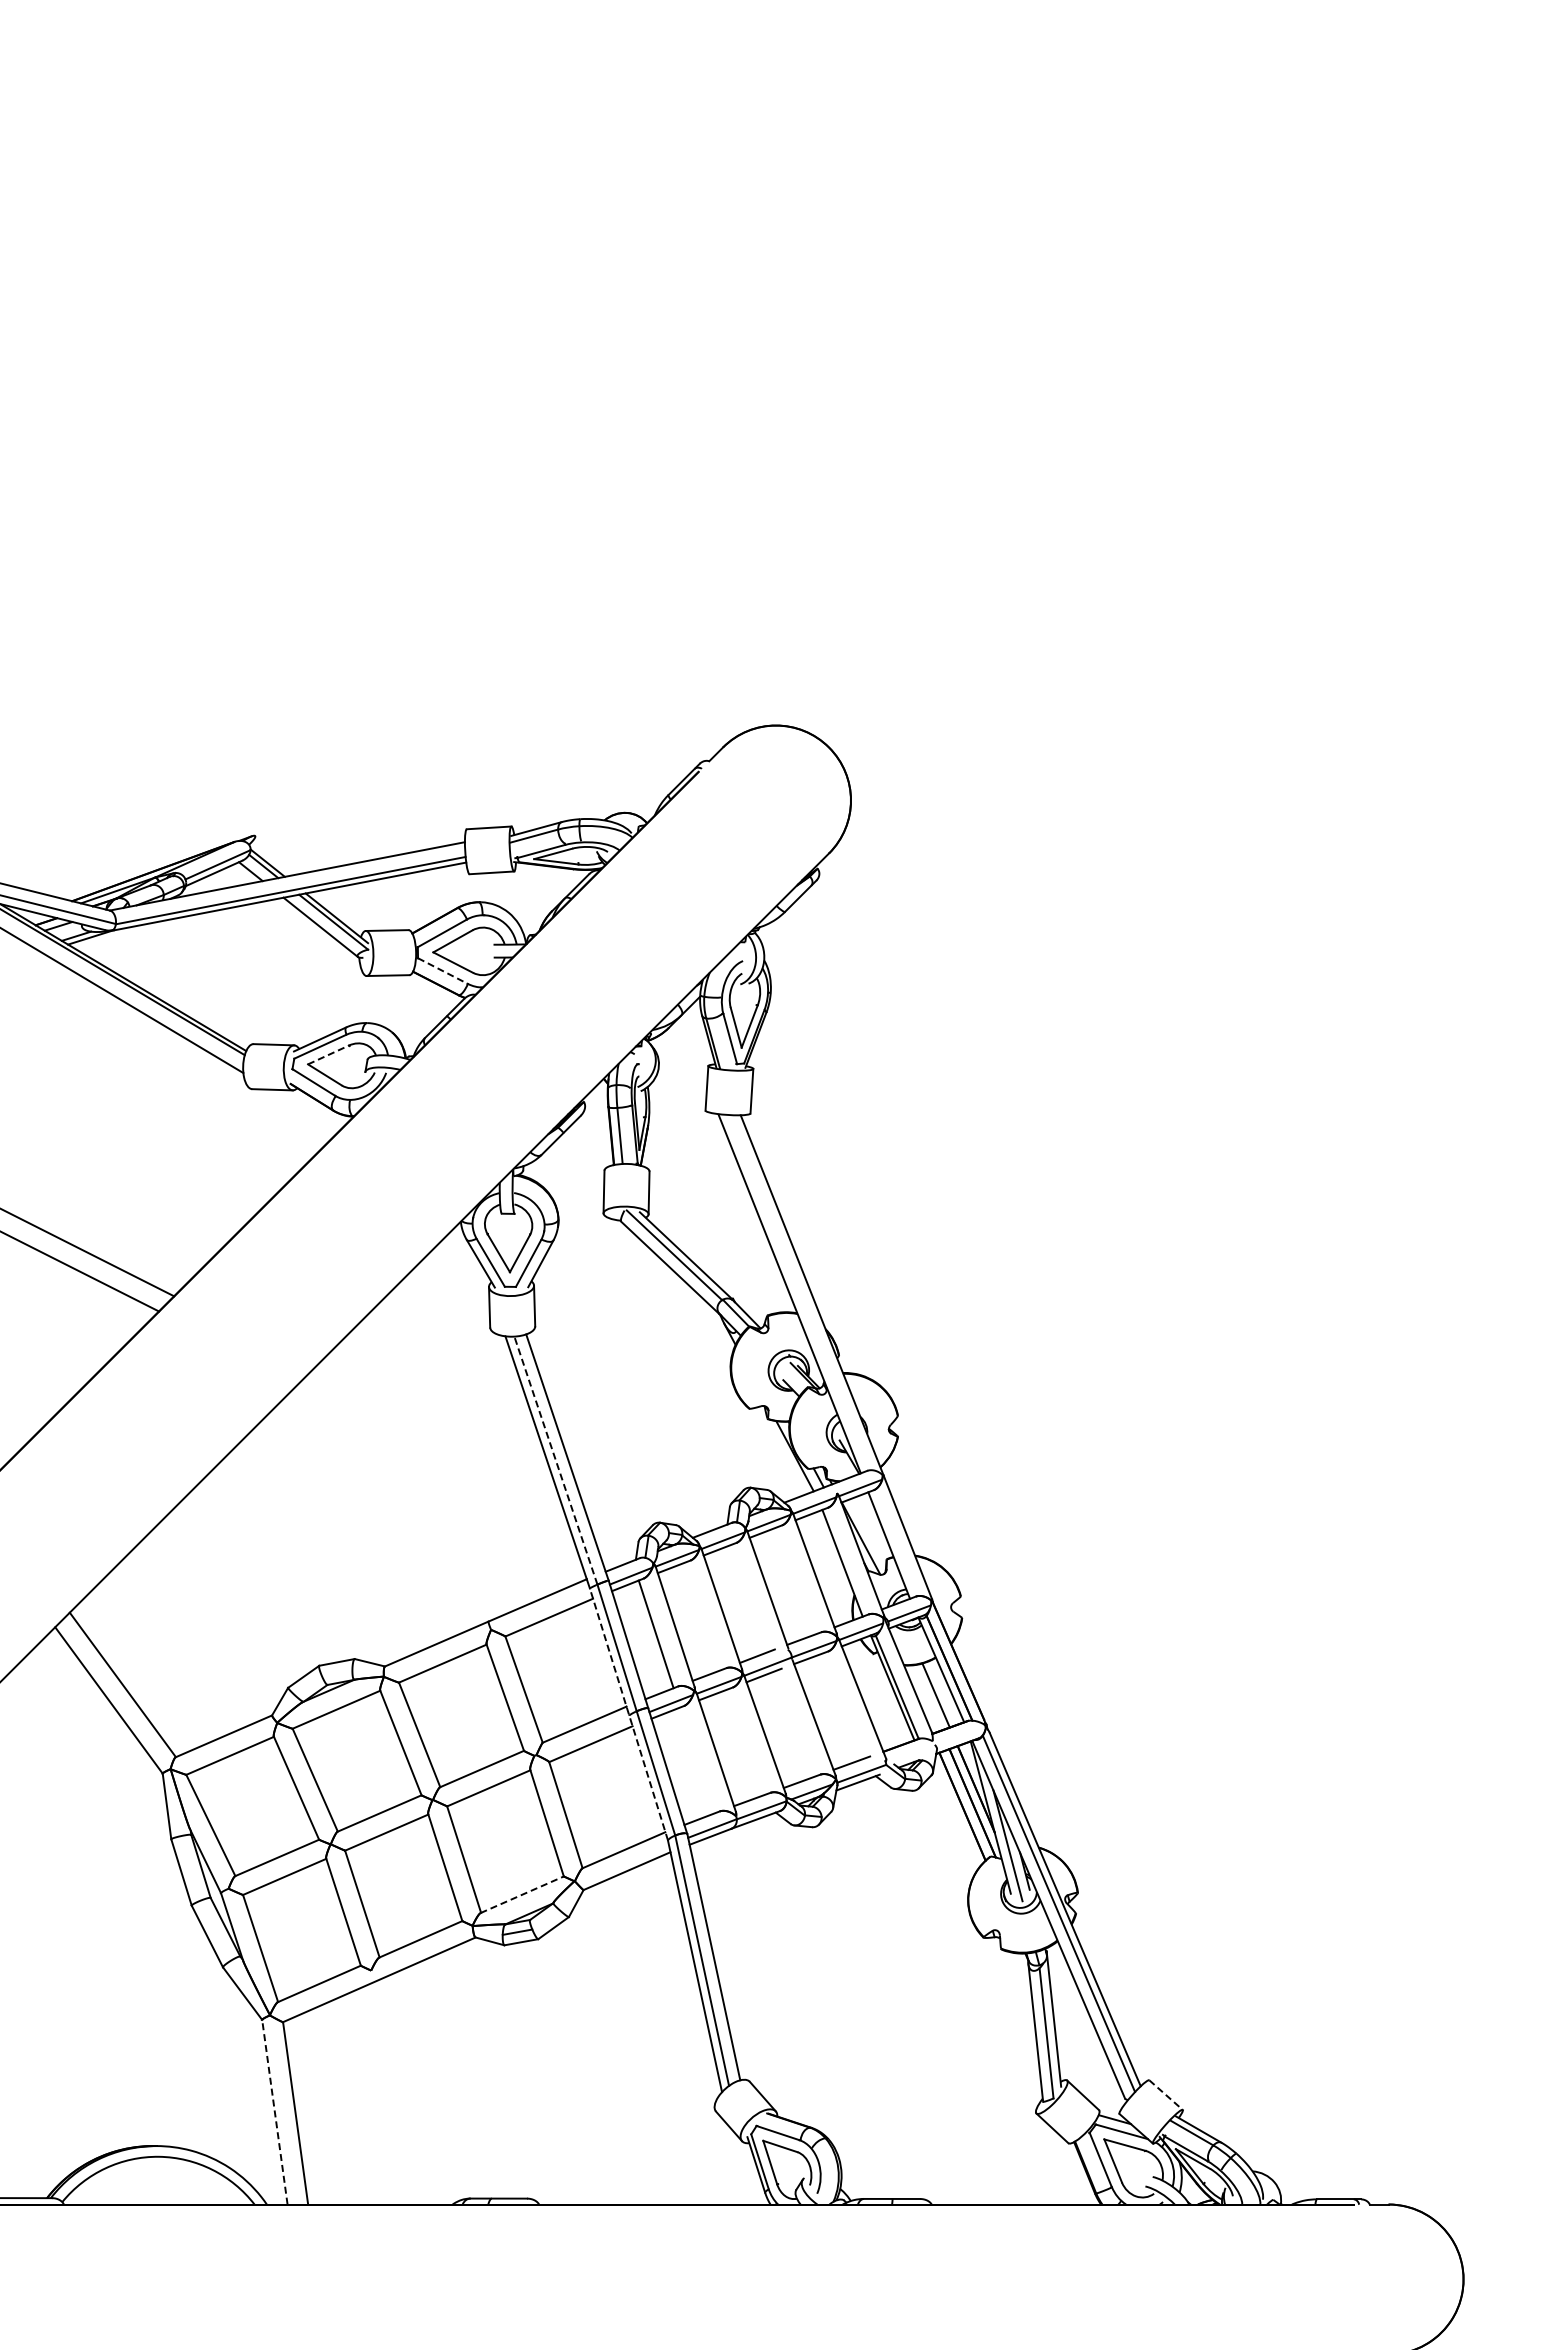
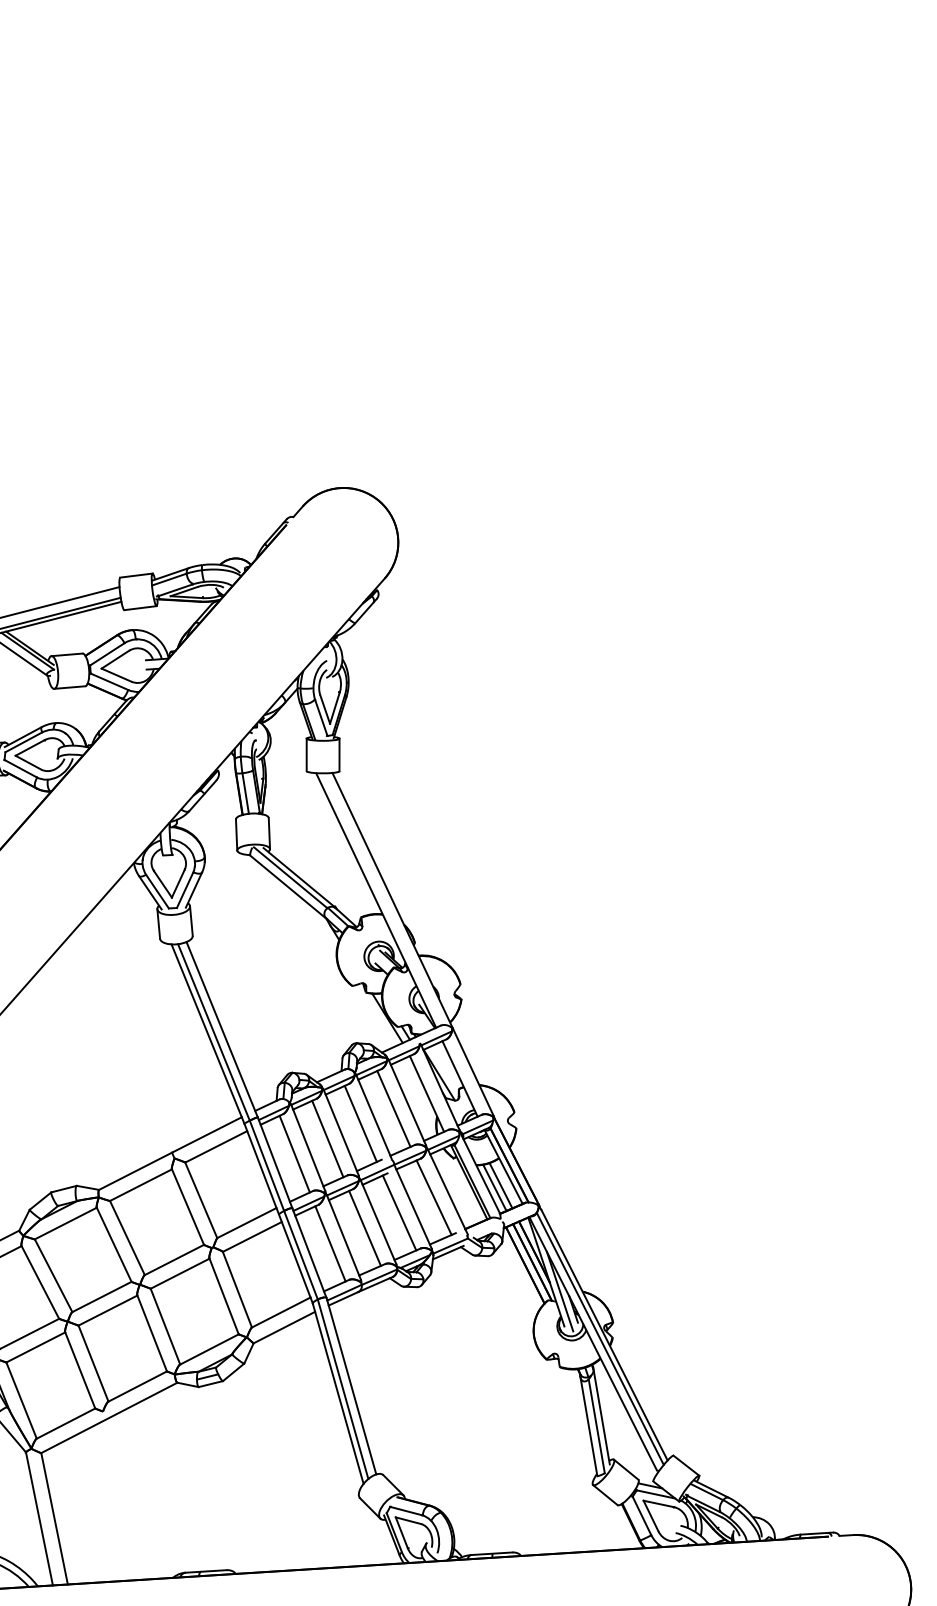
line: (443, 971) -> (109, 682), dashed -> solid
line: (328, 1054) -> (30, 747), dashed -> solid
line: (555, 1460) -> (213, 1032), dashed -> solid
line: (795, 1580) -> (393, 1108), added
line: (749, 1598) -> (360, 1123), added
line: (702, 1616) -> (327, 1139), added
line: (927, 1697) -> (494, 1187), added
line: (843, 1705) -> (434, 1197), added
line: (628, 1714) -> (278, 1213), dashed -> solid
line: (794, 1723) -> (399, 1212), added
line: (745, 1741) -> (364, 1227), added
line: (696, 1760) -> (329, 1243), added
line: (522, 1894) -> (209, 1349), dashed -> solid
line: (1166, 2095) -> (686, 1465), dashed -> solid
line: (274, 2111) -> (39, 1518), dashed -> solid

